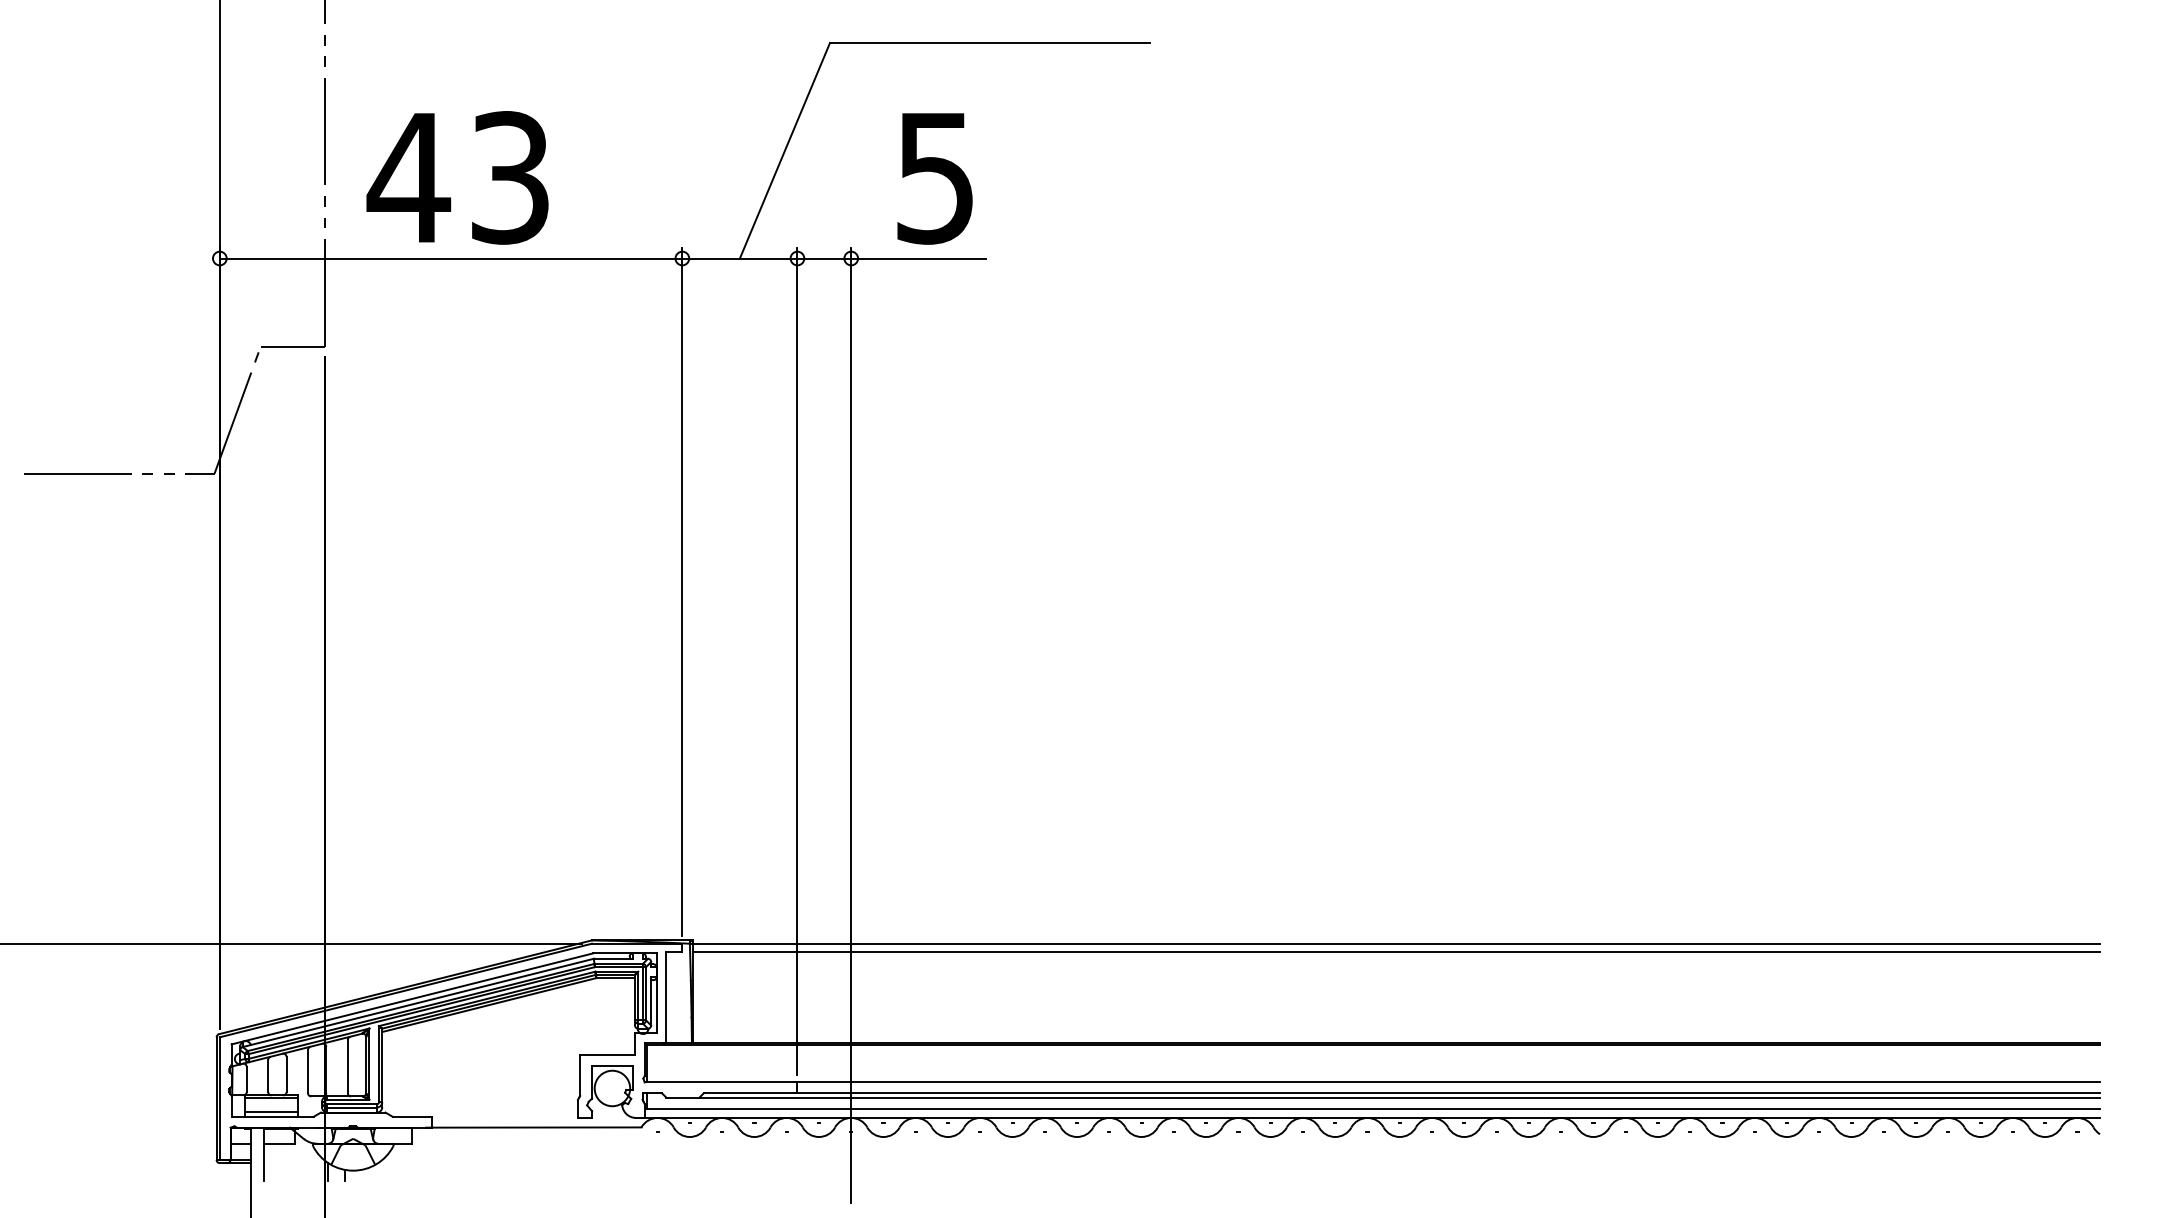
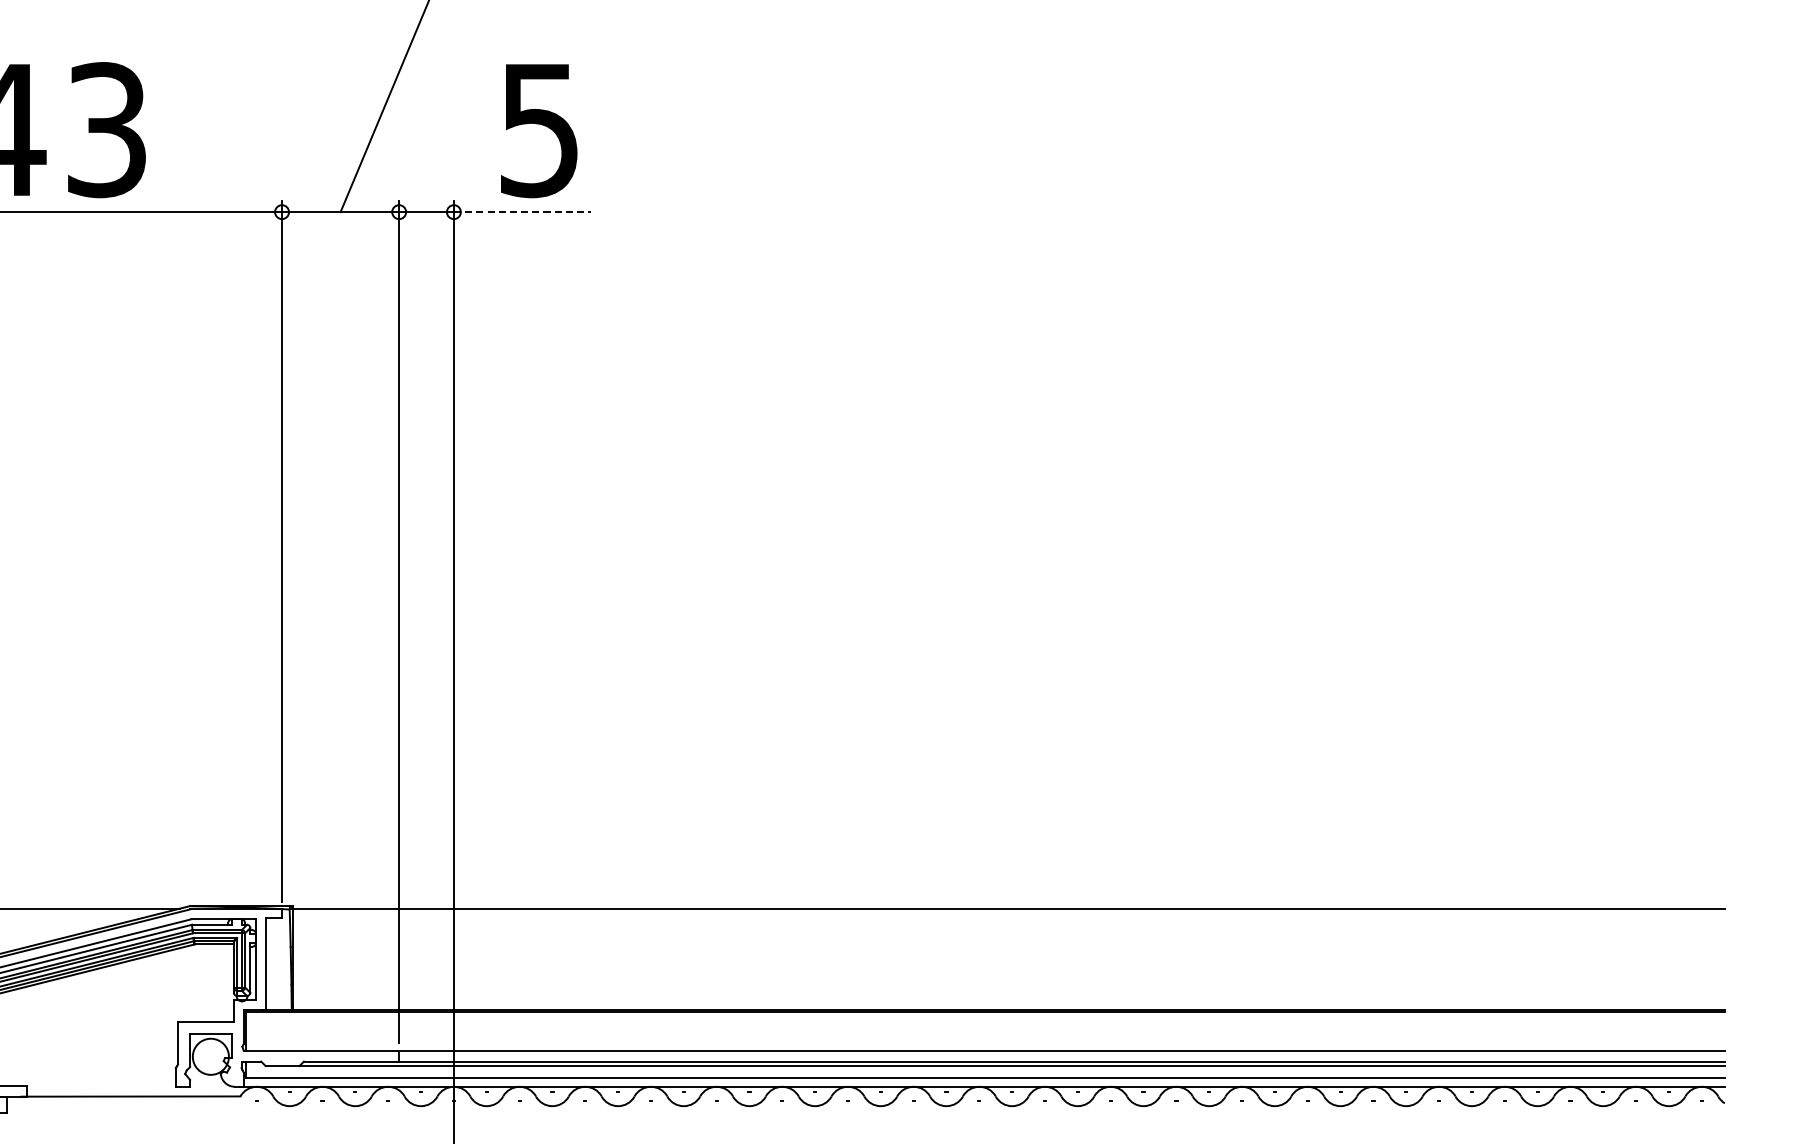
line: (918, 258) -> (522, 212), solid -> dashed
line: (1396, 952) -> (1008, 918), removed

